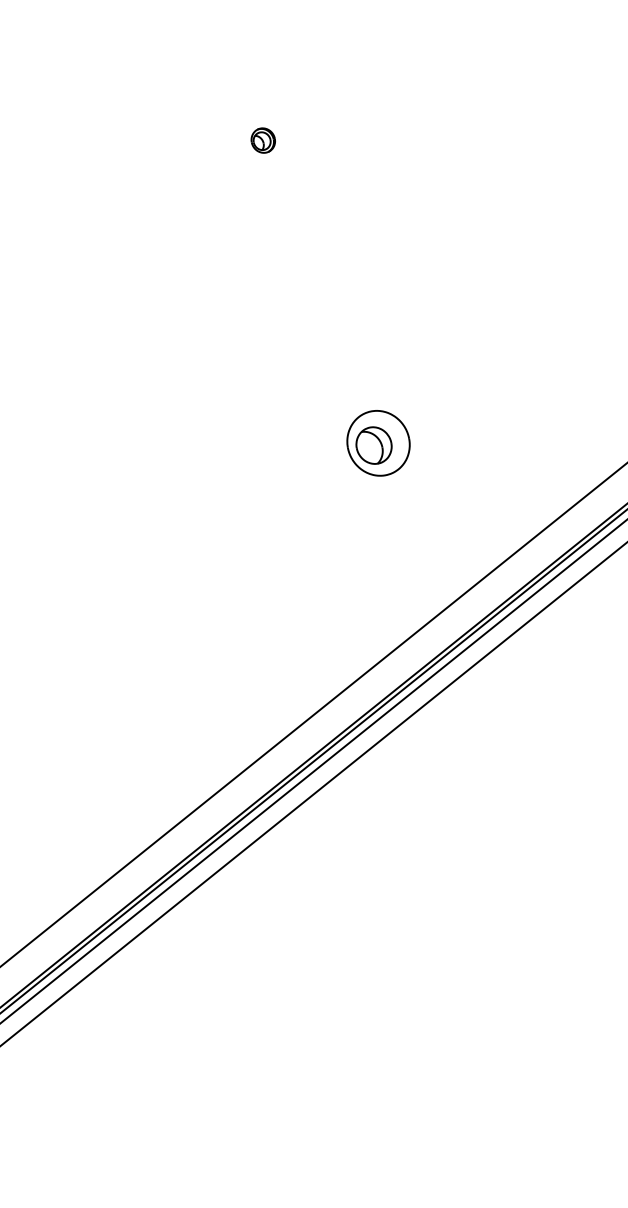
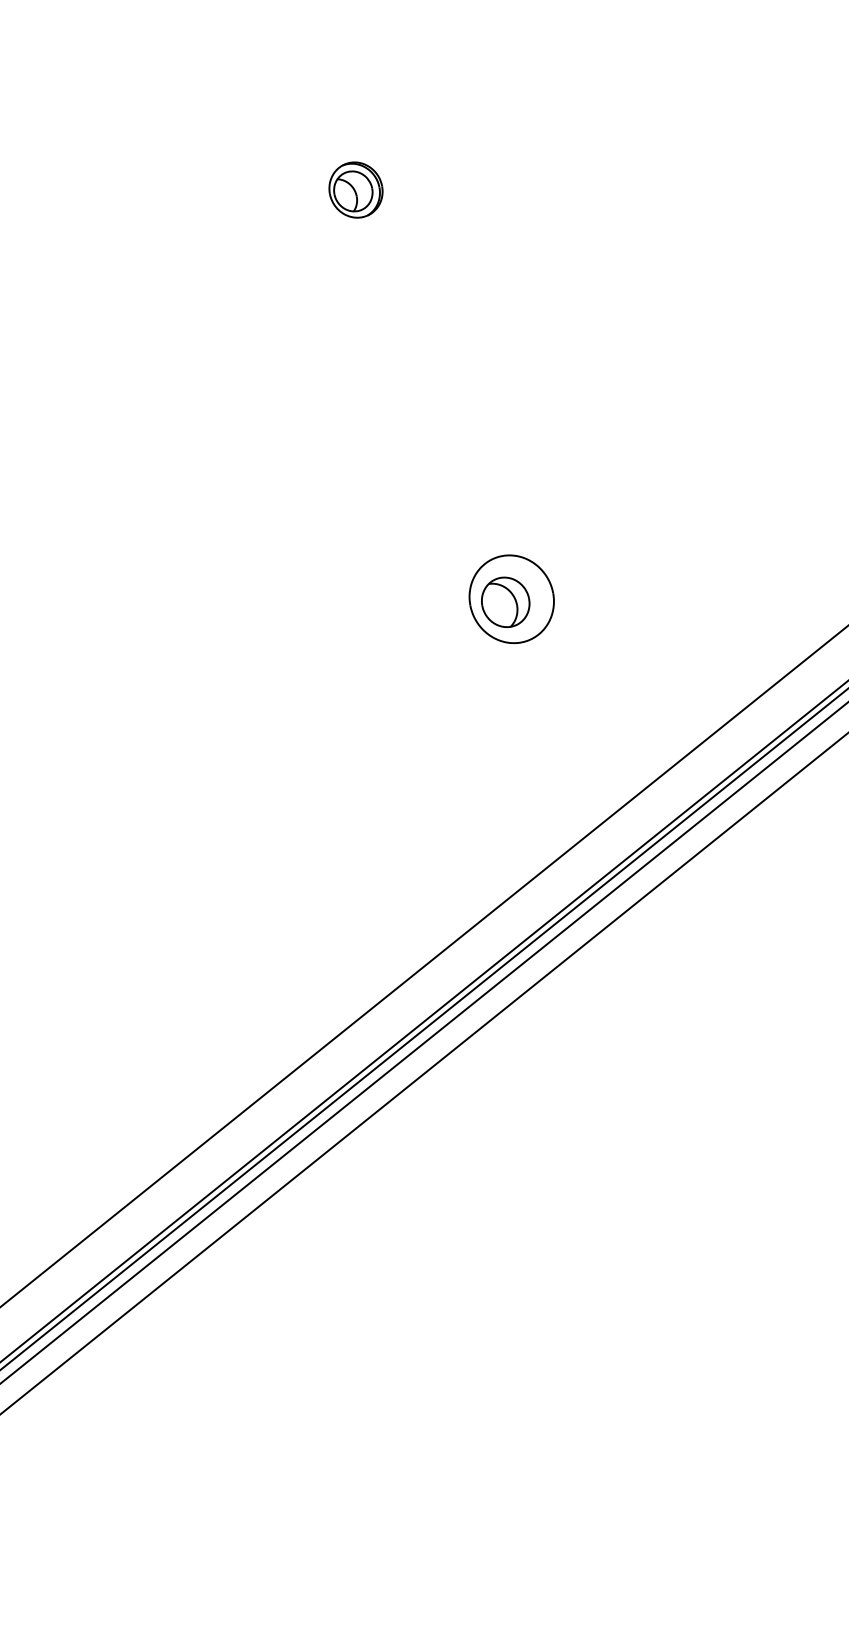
part: (262, 140) -> (355, 189), size x1.67

